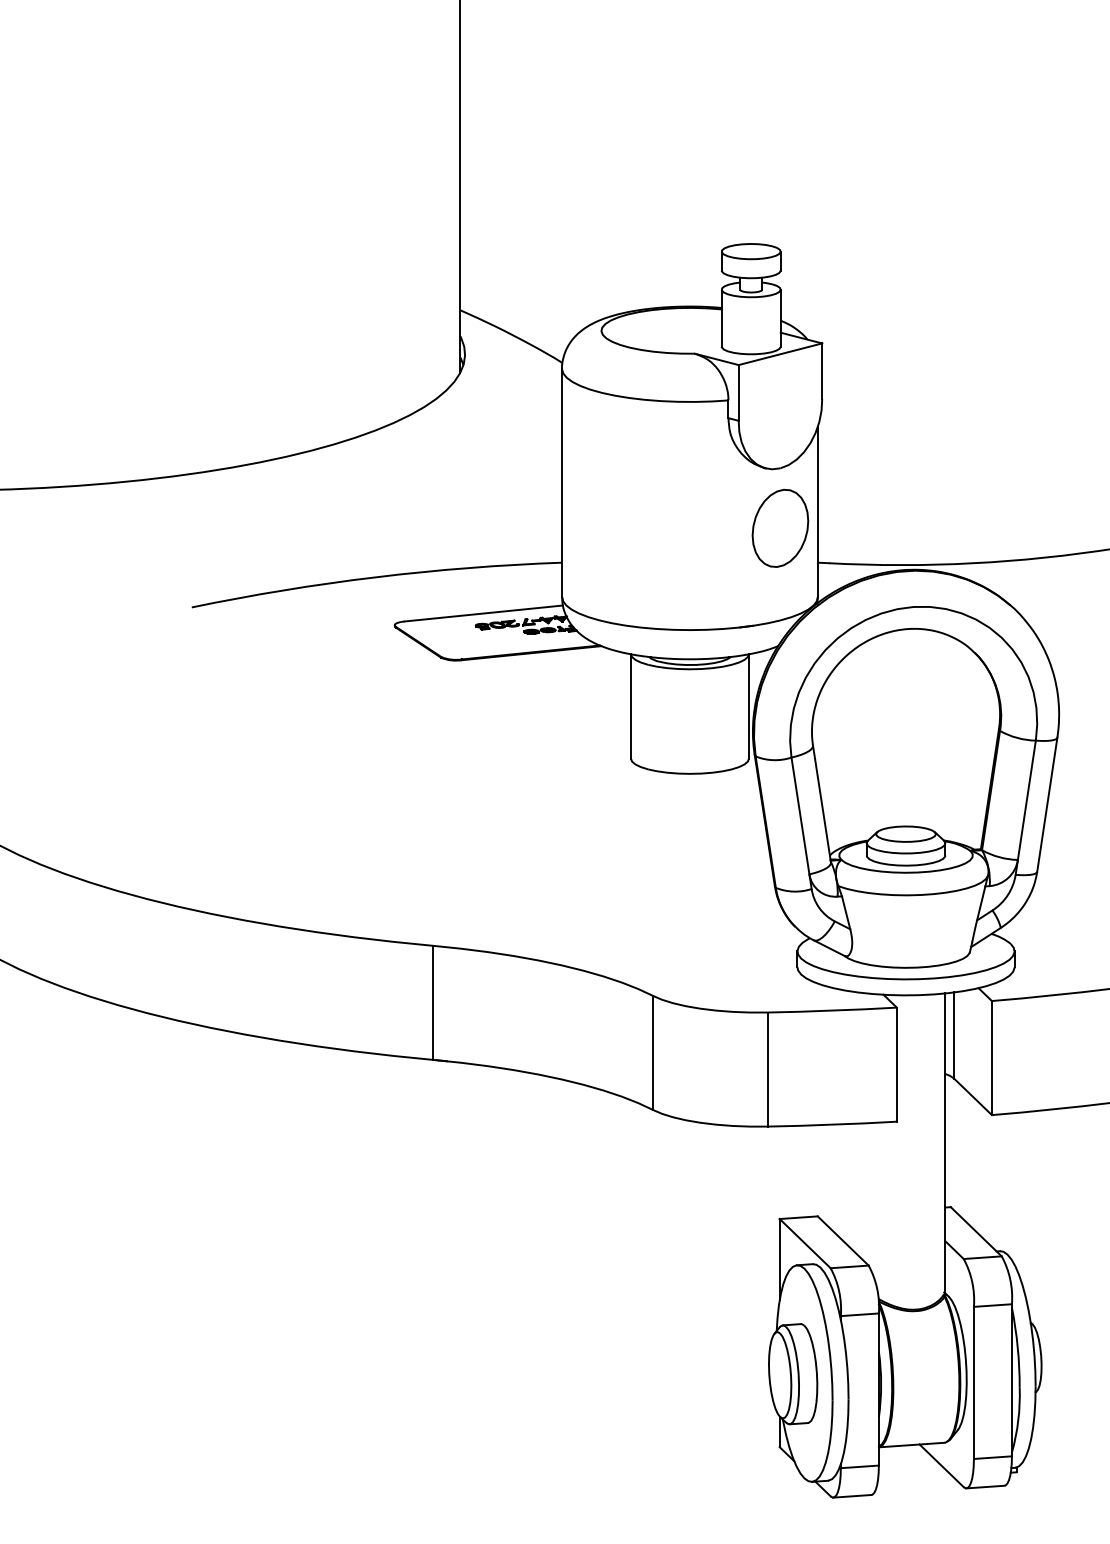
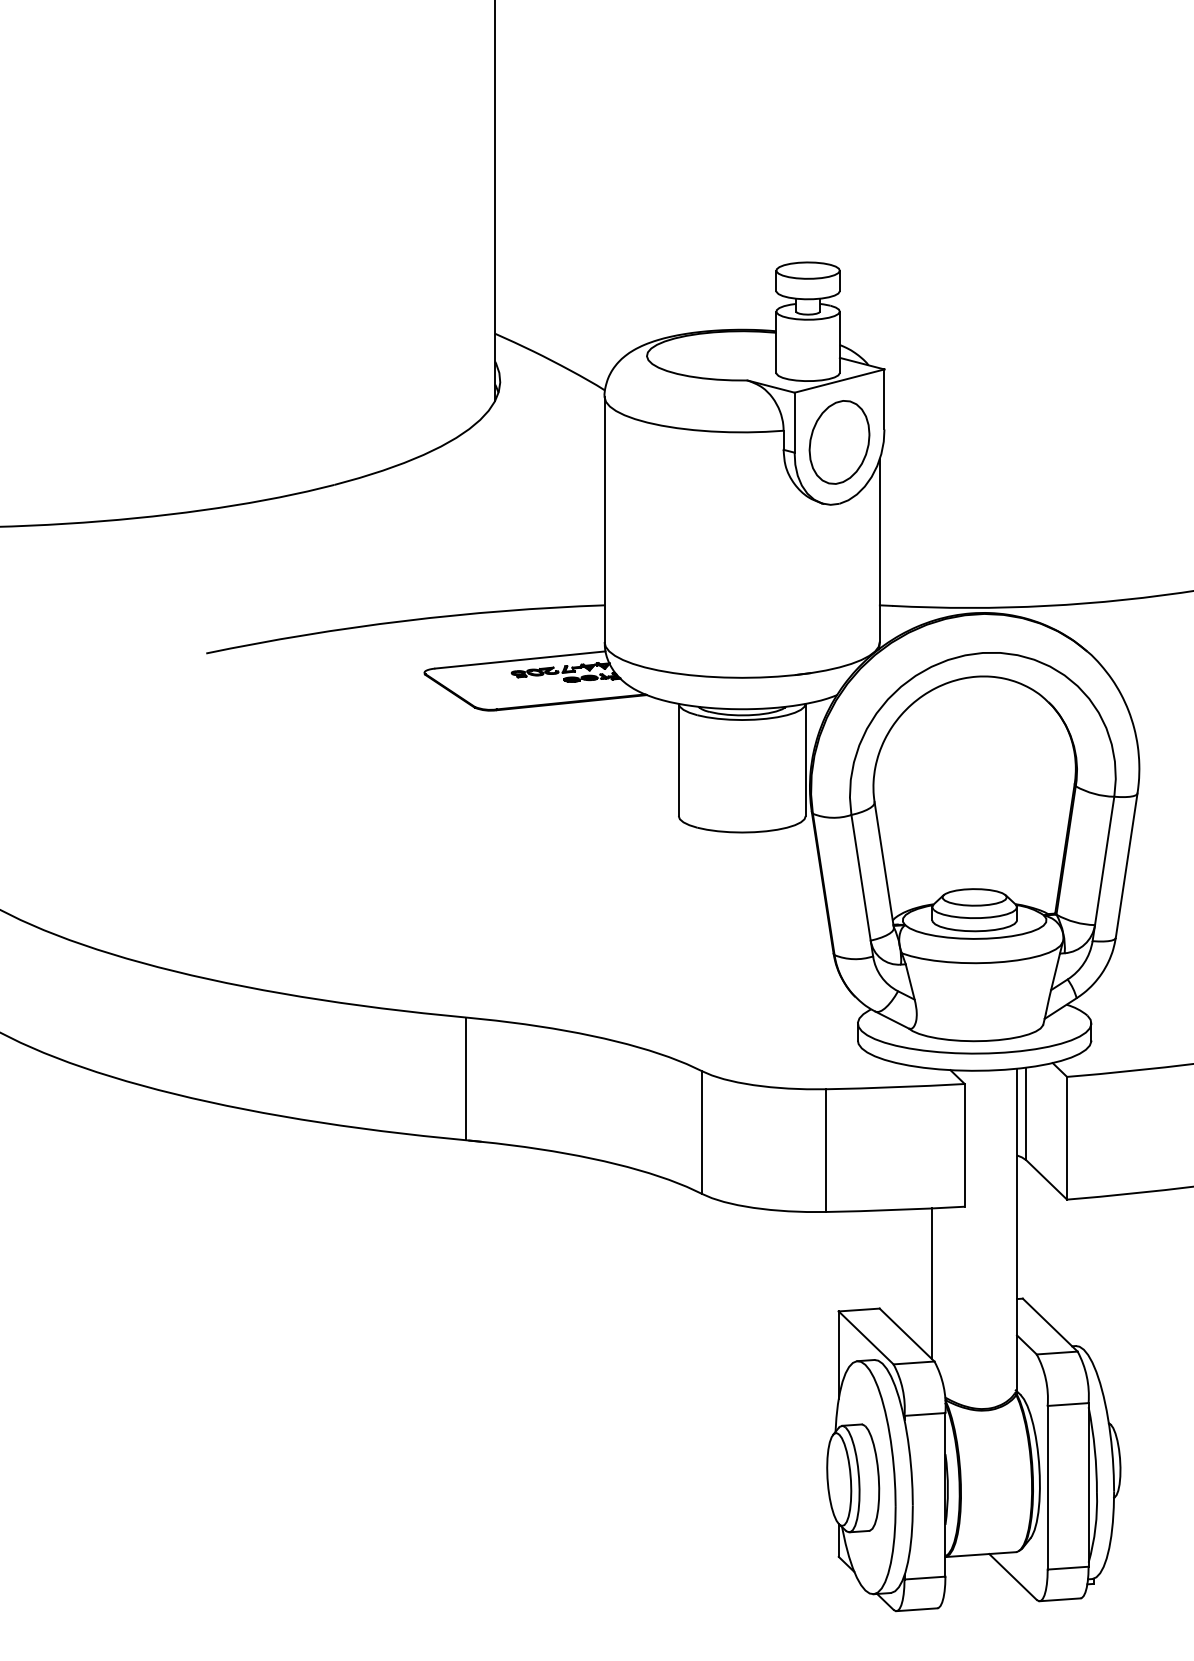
part: (780, 528) -> (839, 442), moved
line: (866, 1193) -> (932, 1283), added

